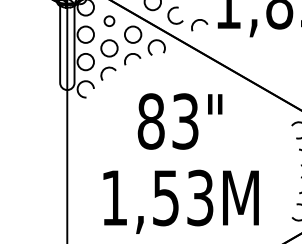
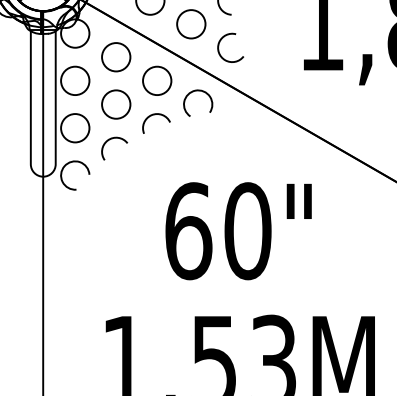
circle: (109, 21) -> (116, 57), size x1.67
arc: (197, 21) -> (268, 57), removed
text: (168, 121) -> (218, 231), 83" -> 60"

